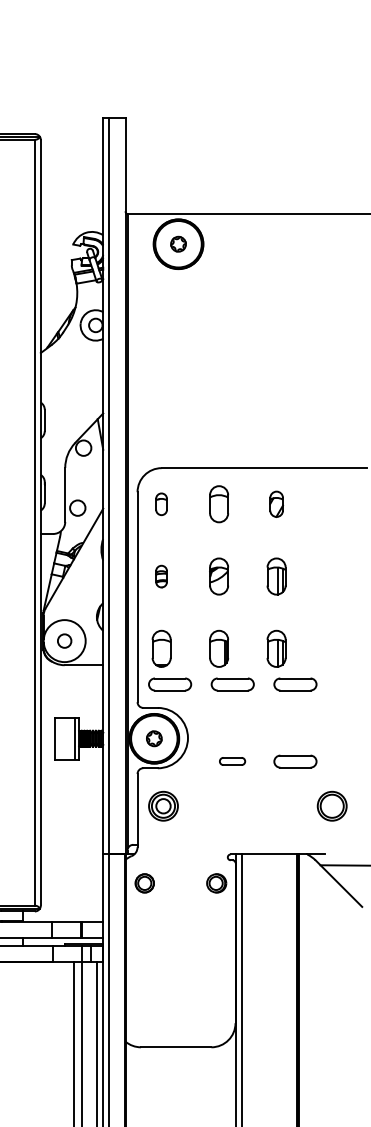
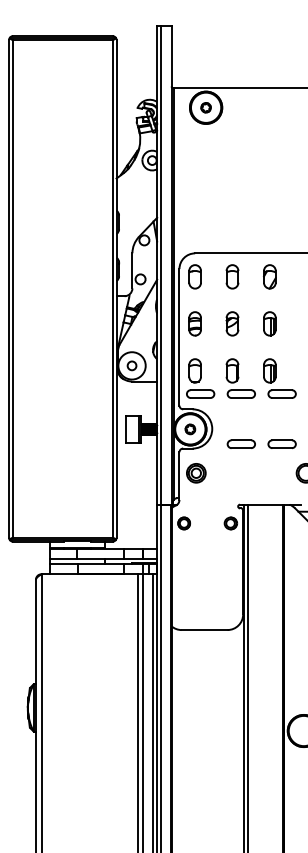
part: (160, 503) -> (194, 276), size x1.67
part: (276, 503) -> (269, 276), size x1.43
part: (160, 575) -> (194, 323), size x1.67
part: (231, 760) -> (240, 443), size x1.67

